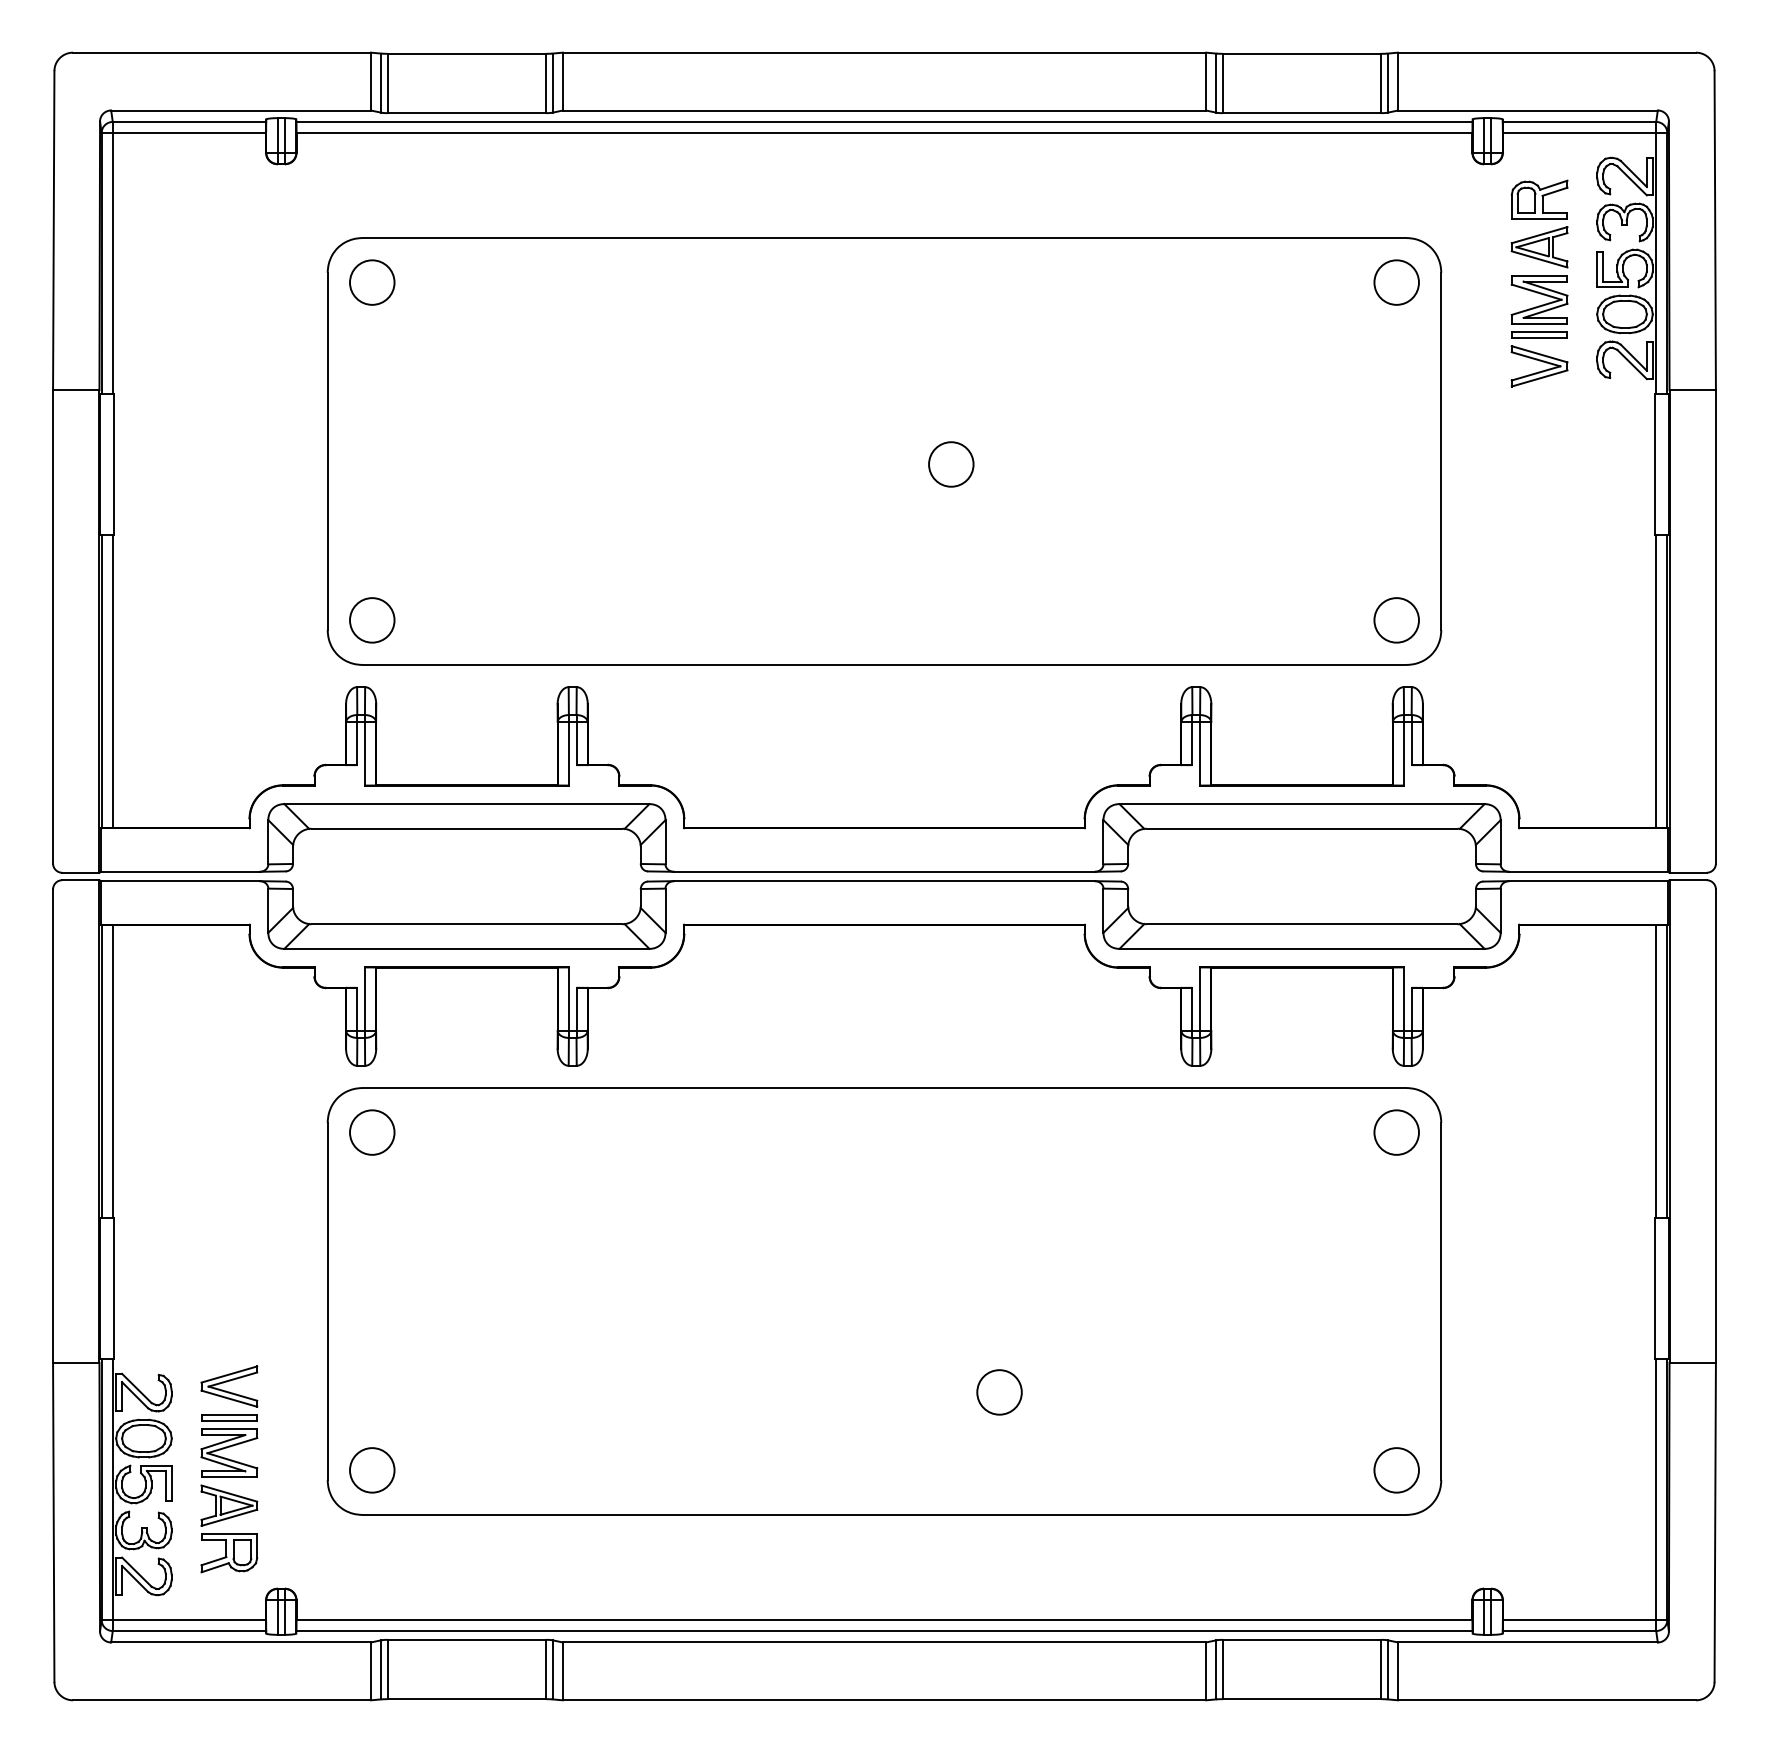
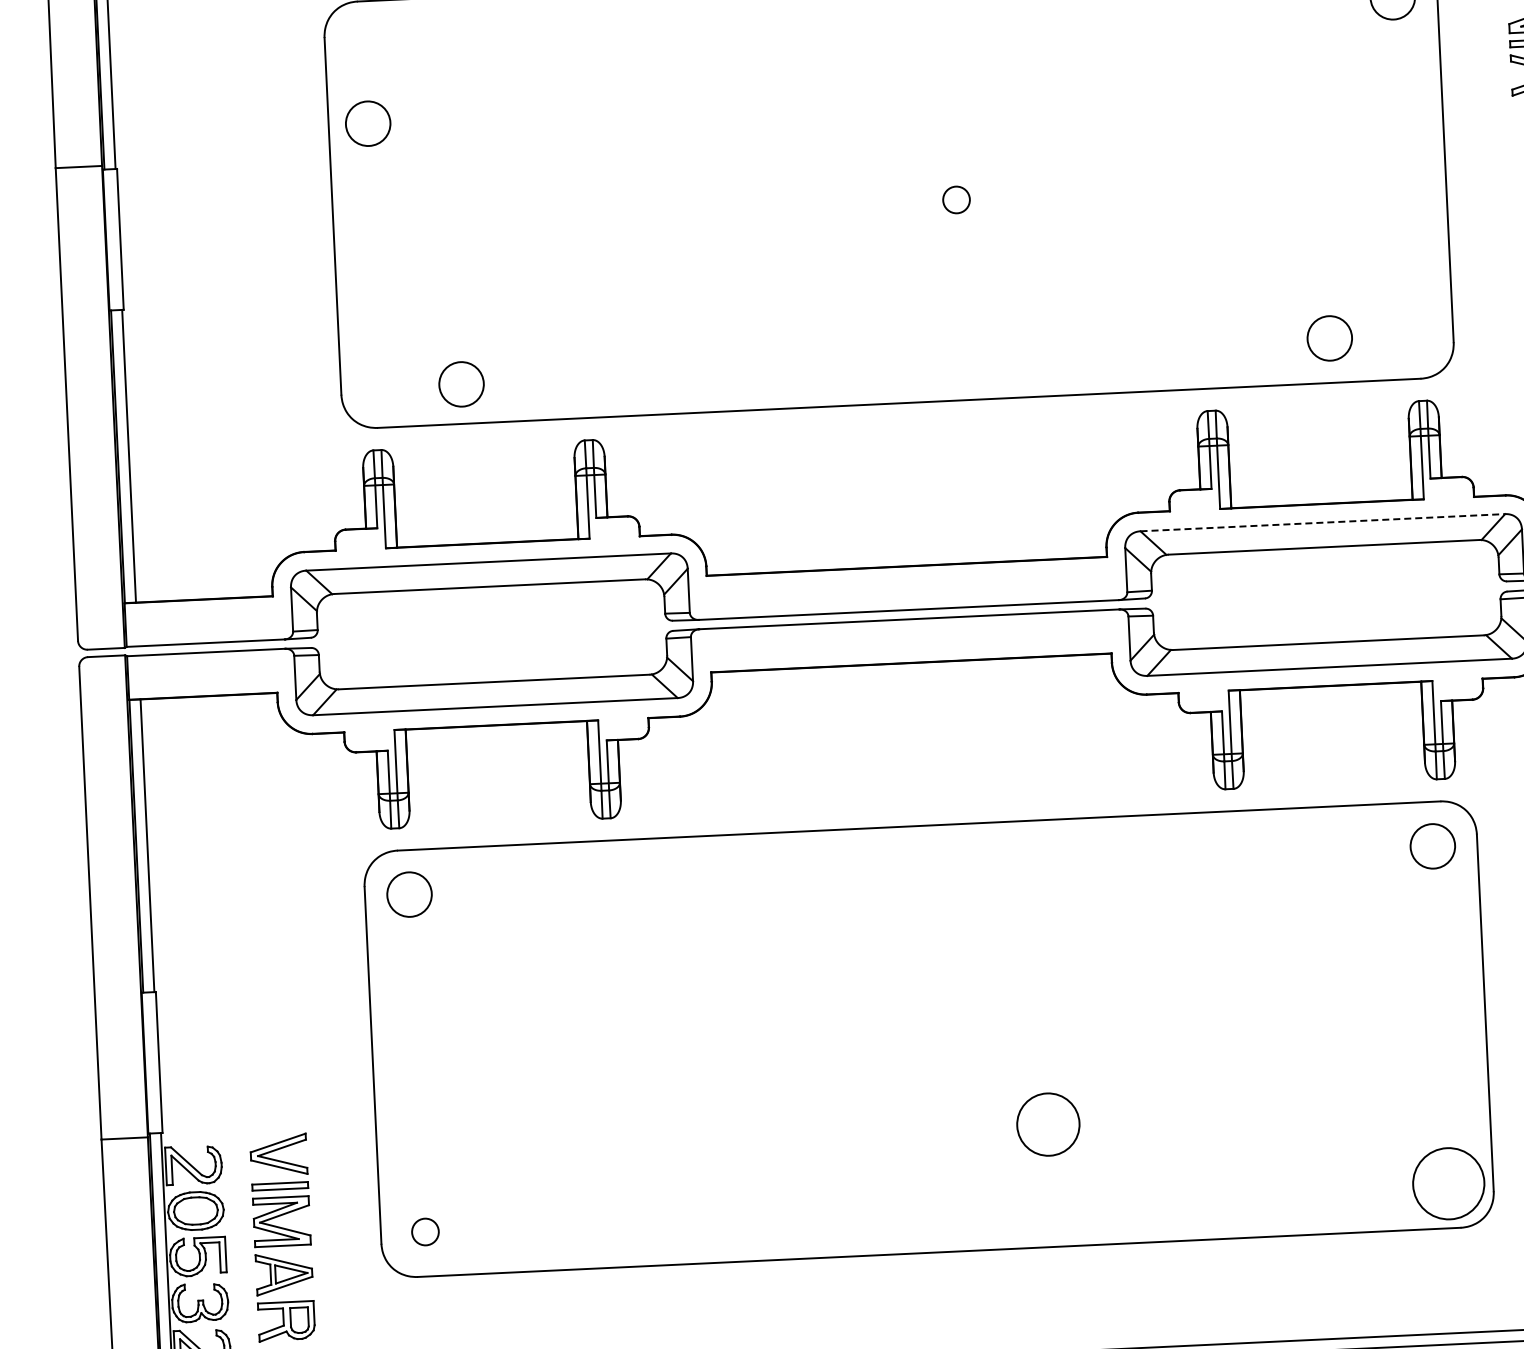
circle: (372, 282) -> (368, 123), moved
circle: (951, 464) -> (956, 199), size x0.6
circle: (372, 620) -> (461, 384), moved
circle: (1396, 620) -> (1329, 338), moved
line: (1302, 804) -> (1323, 523), solid -> dashed
circle: (999, 1392) -> (1048, 1124), size x1.4
circle: (372, 1470) -> (425, 1232), size x0.6
circle: (1396, 1470) -> (1448, 1183), size x1.6

